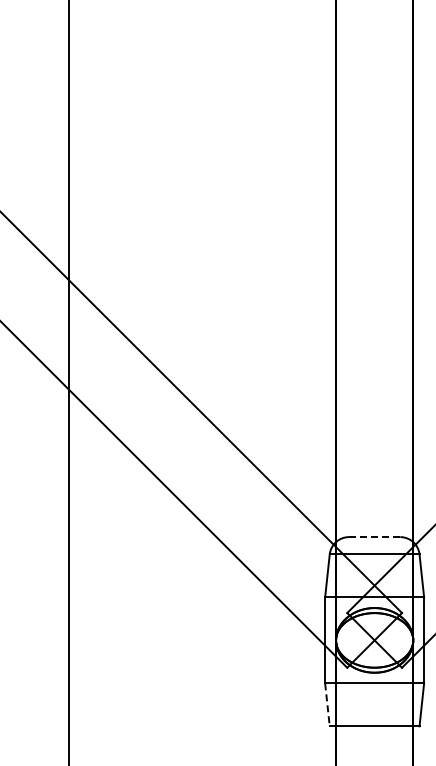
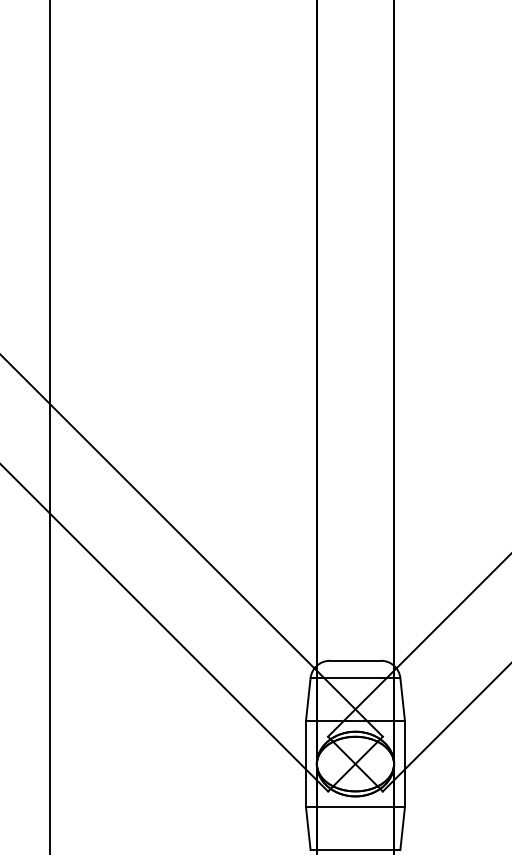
line: (374, 536) -> (355, 660), dashed -> solid
line: (327, 704) -> (308, 828), dashed -> solid

